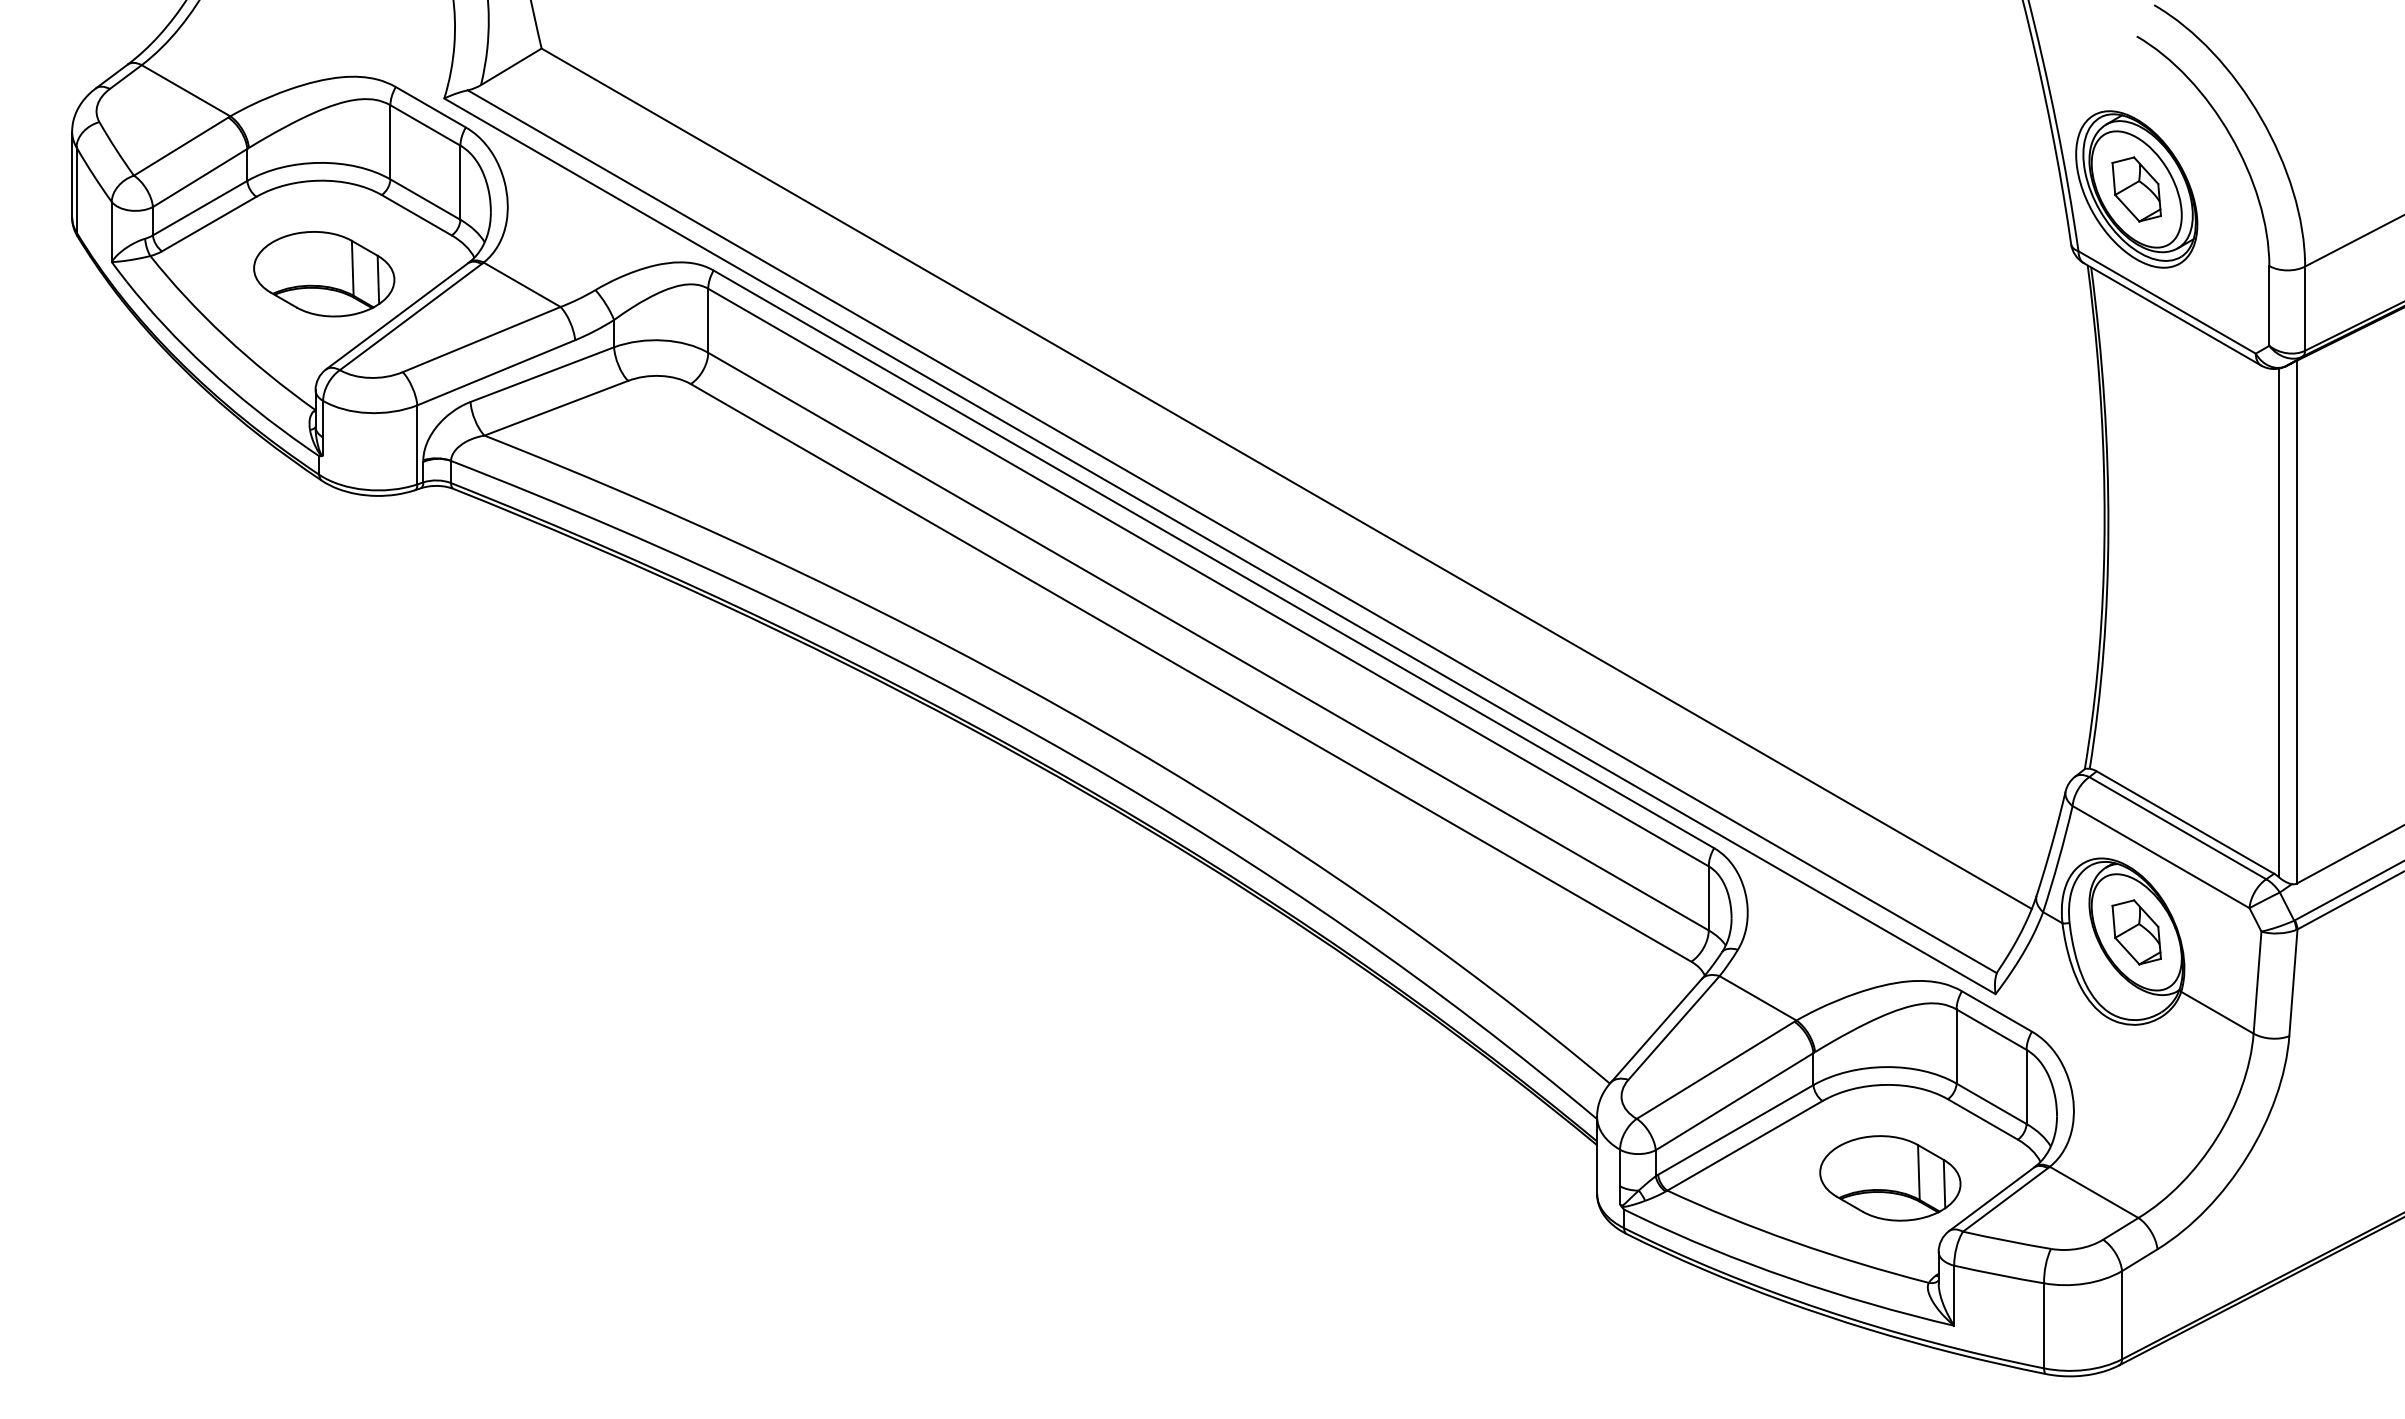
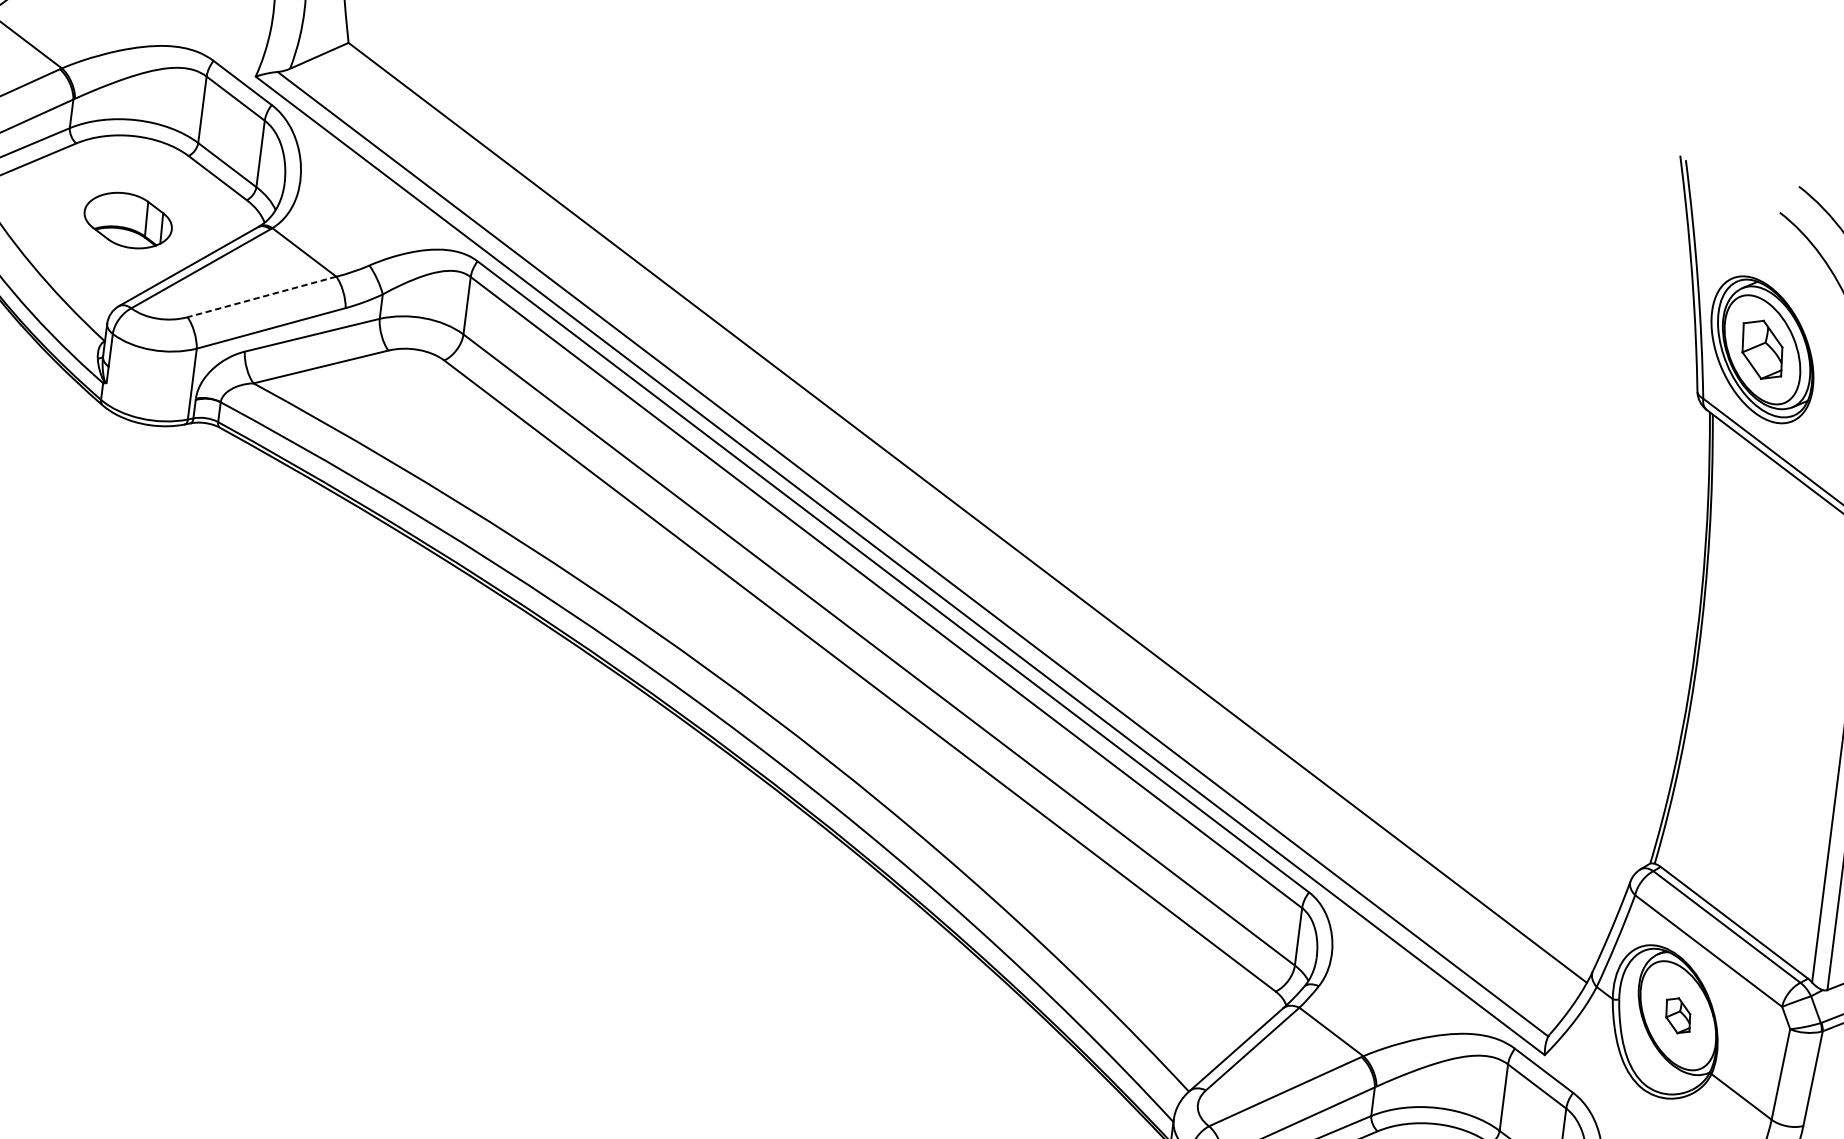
part: (324, 274) -> (128, 220), size x0.7
line: (481, 339) -> (261, 296), solid -> dashed
part: (2136, 932) -> (1678, 1015), size x0.6

